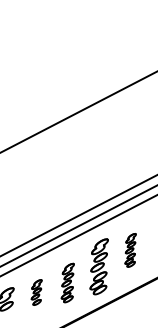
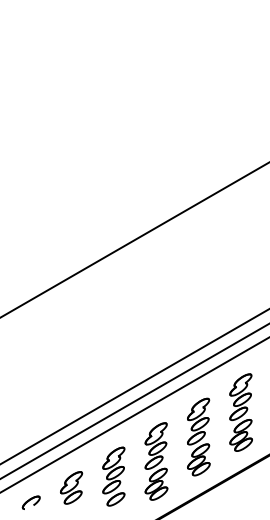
part: (130, 250) -> (240, 412), size x1.67
part: (67, 283) -> (156, 461), size x1.43
part: (36, 292) -> (113, 476), size x1.67

